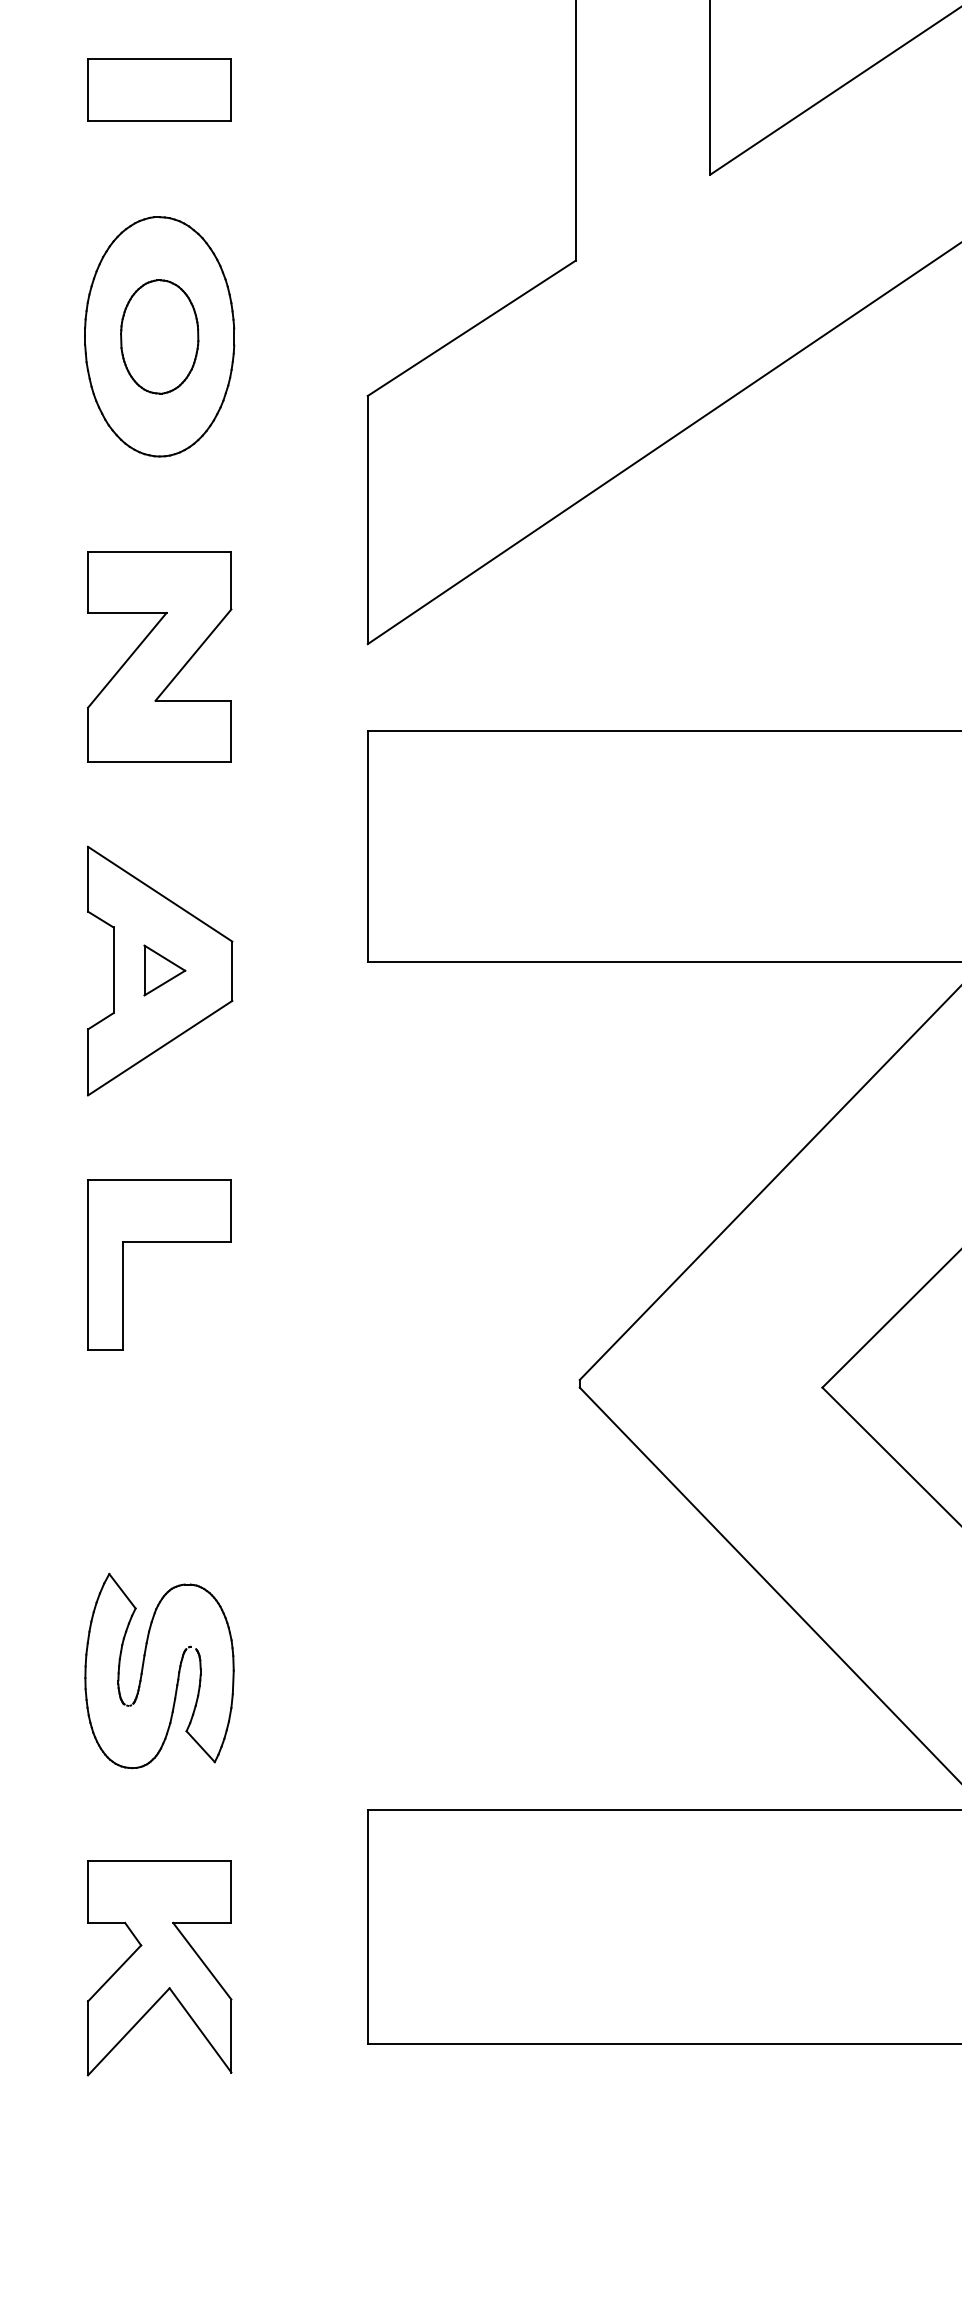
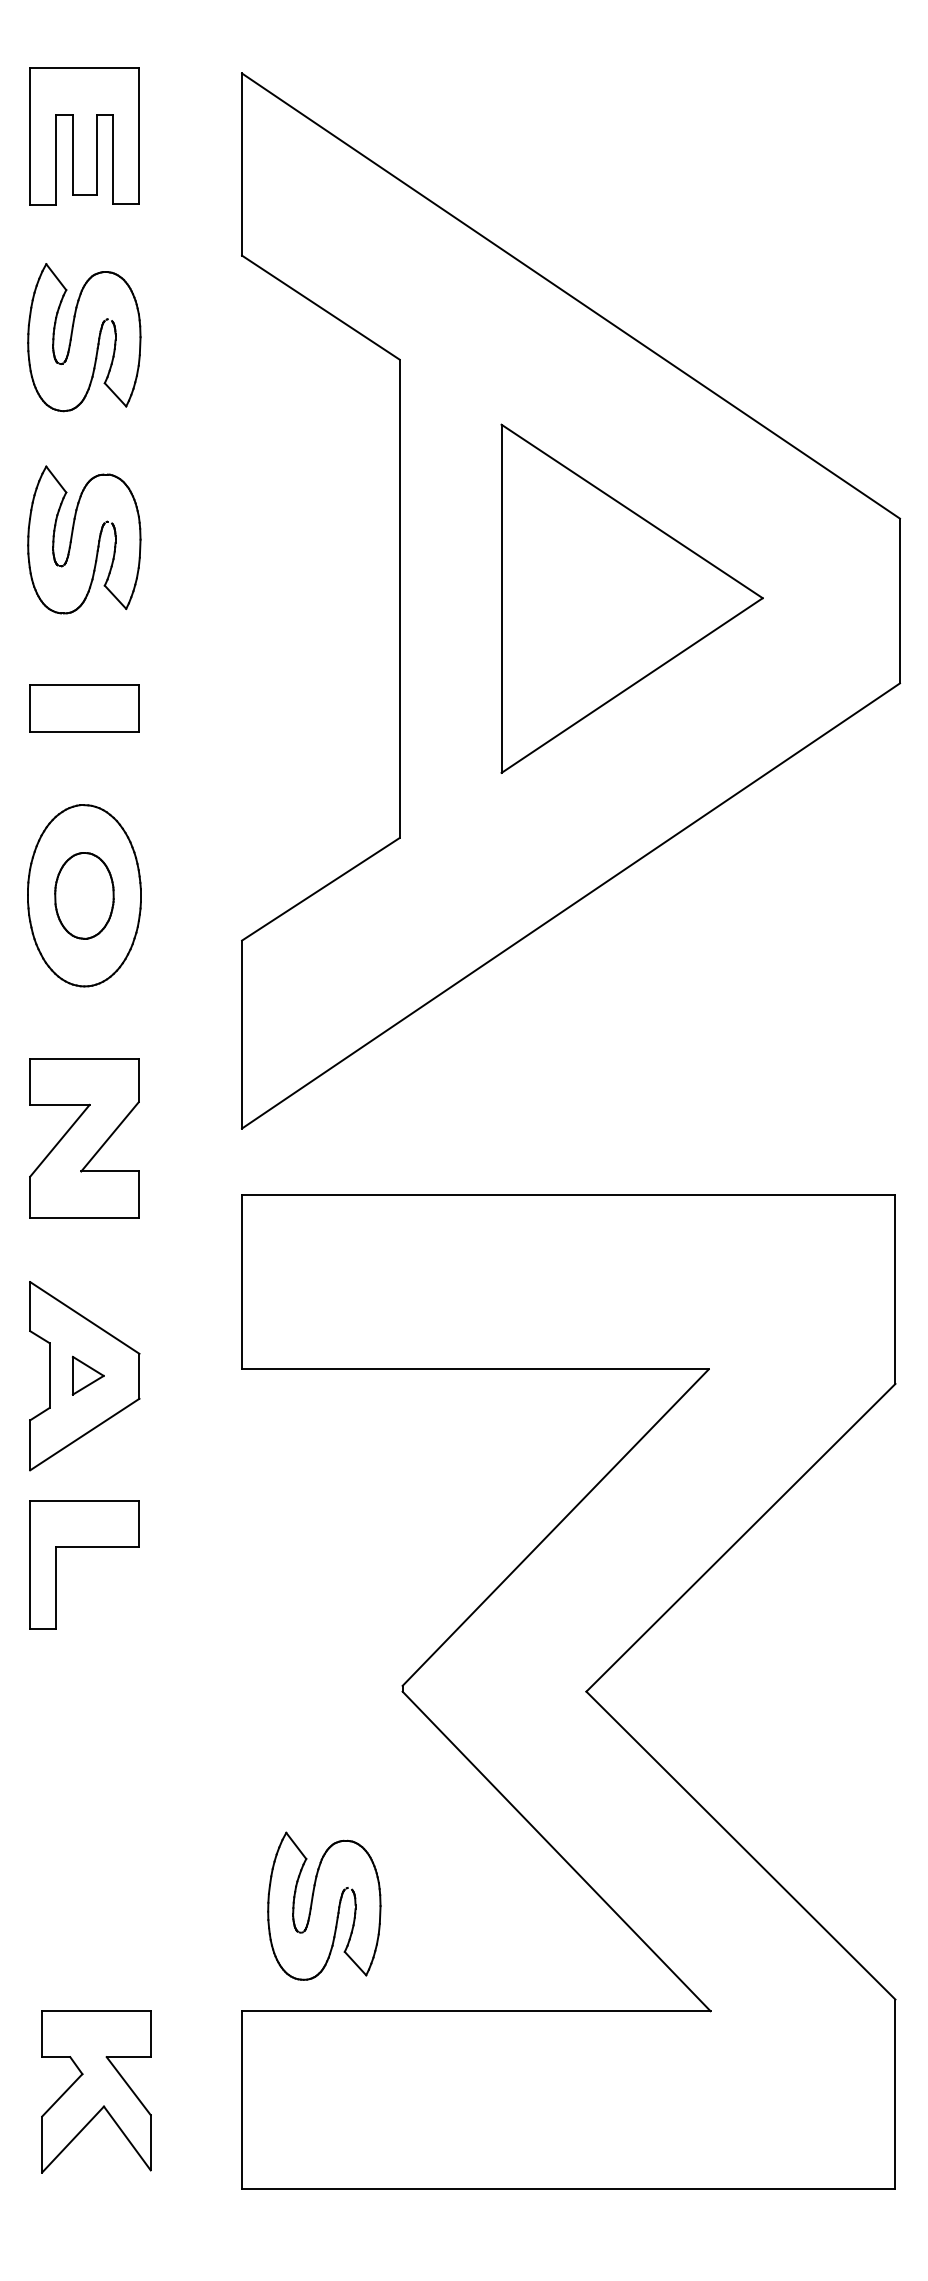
part: (159, 1242) -> (84, 1547), moved
part: (143, 1669) -> (312, 1905), moved
part: (159, 1968) -> (96, 2091), moved

